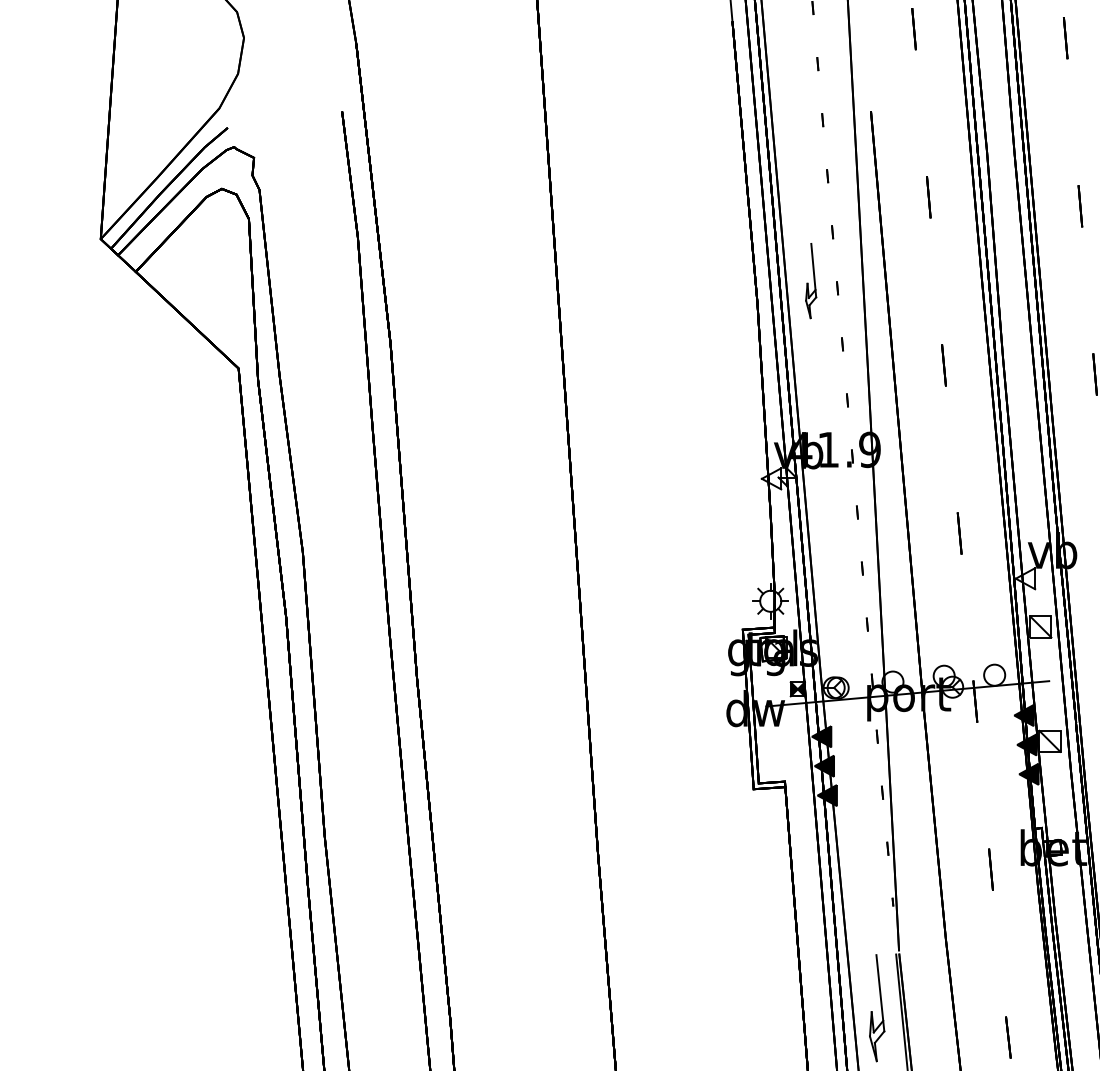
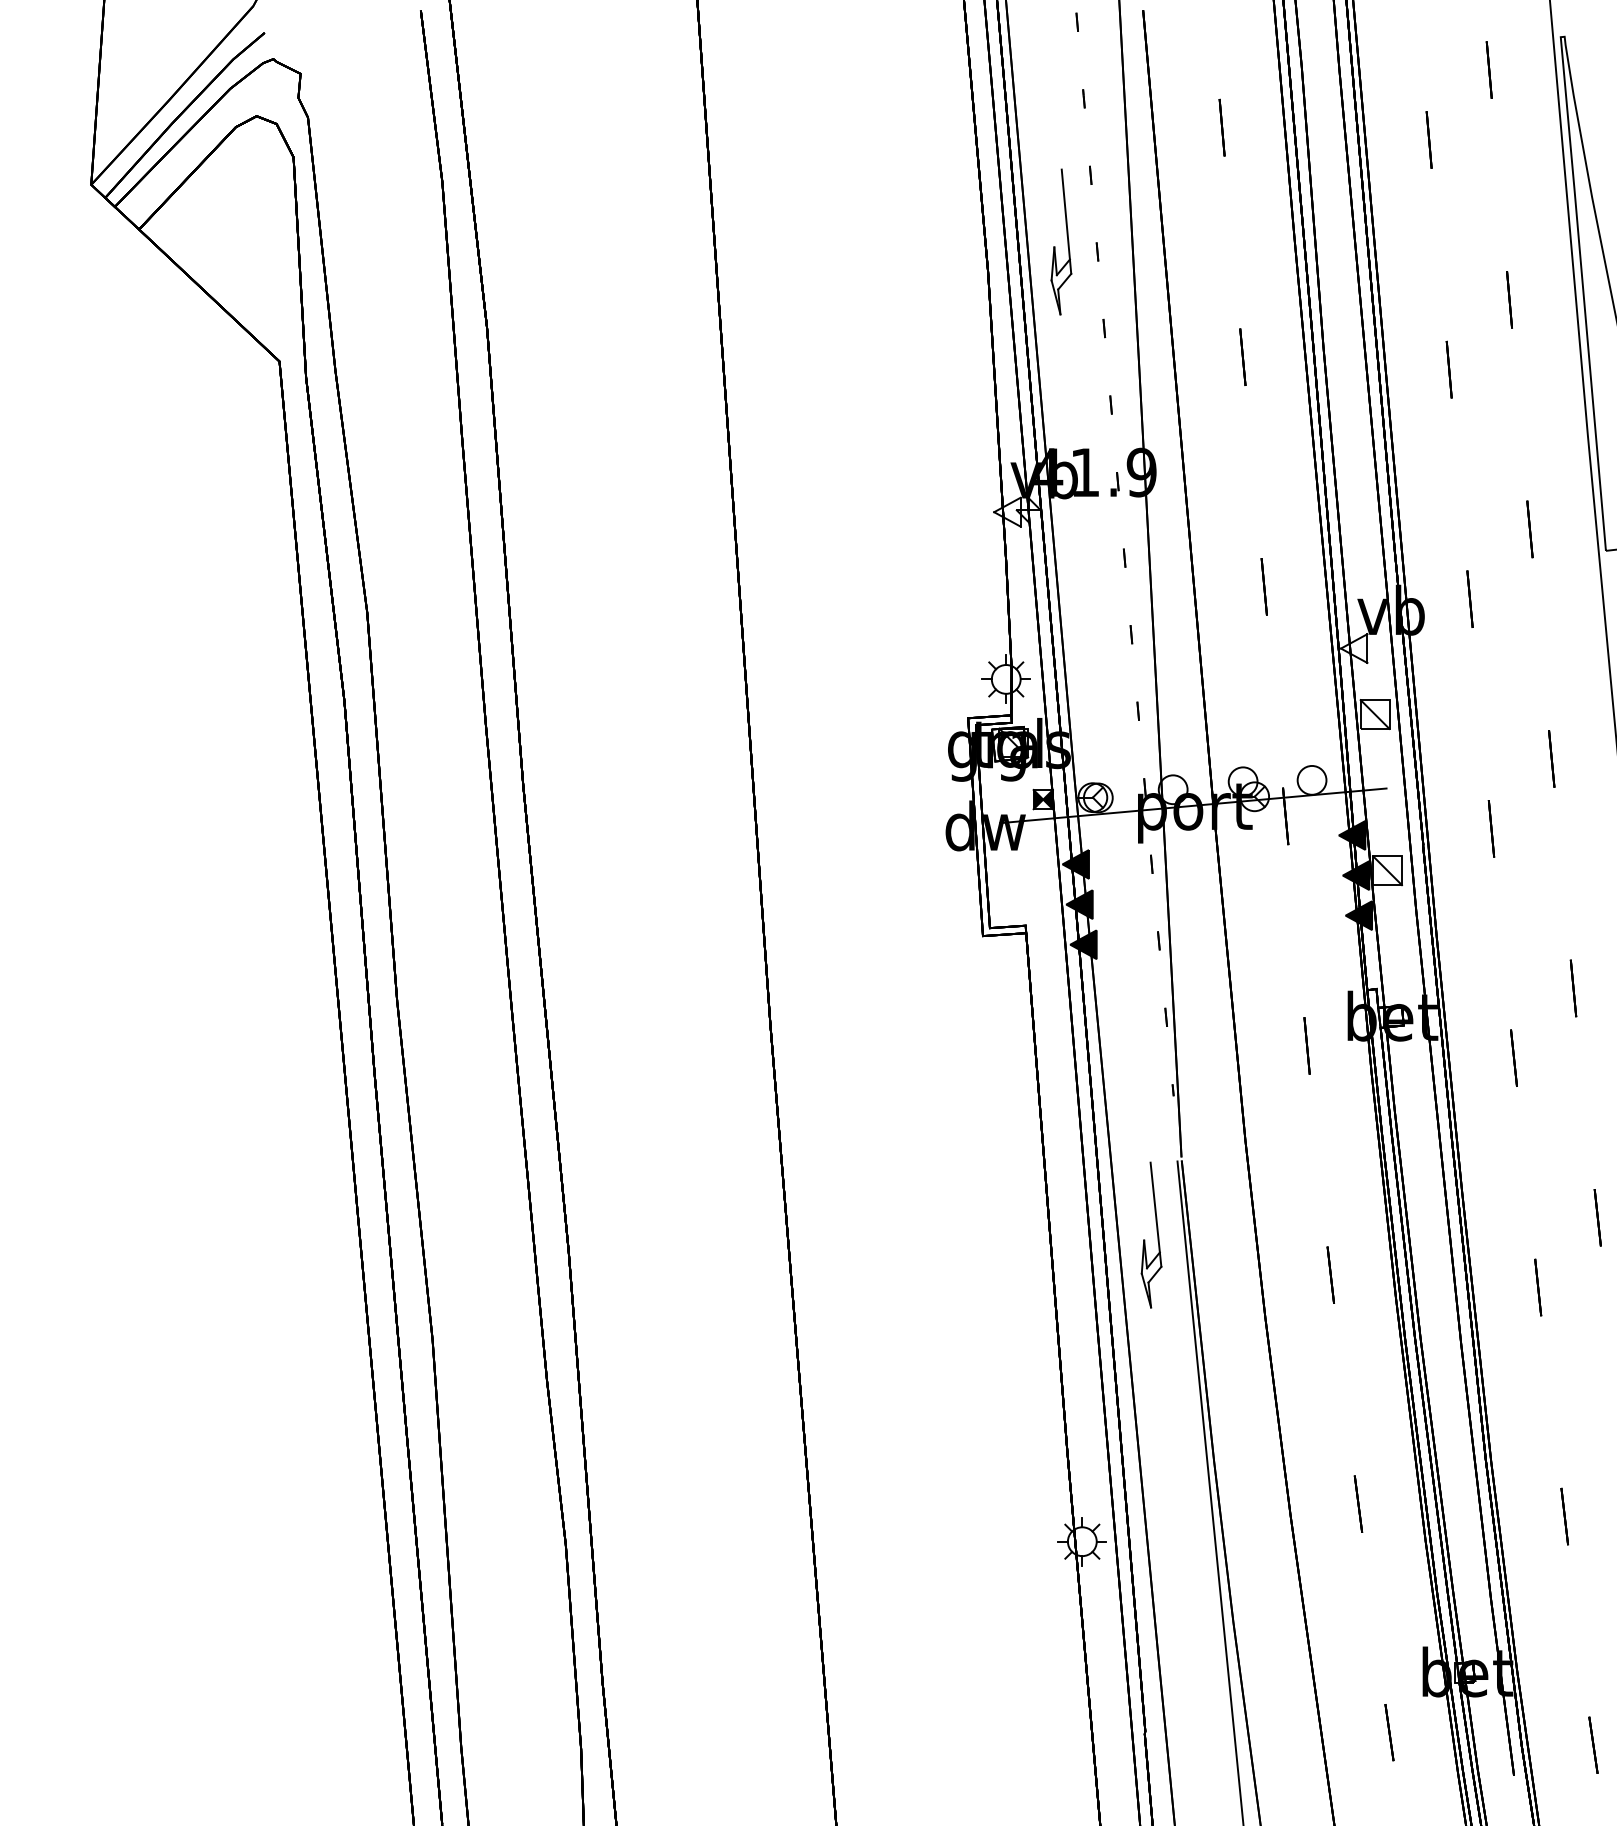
part: (811, 280) -> (1061, 241), size x1.43

